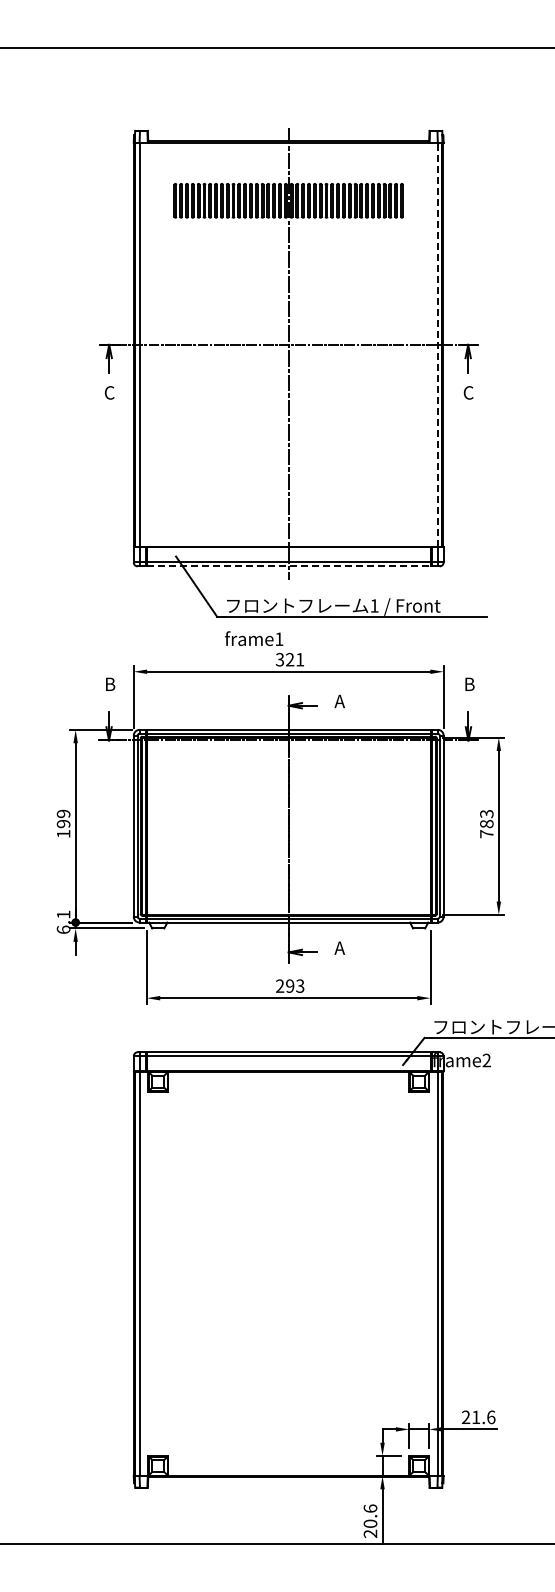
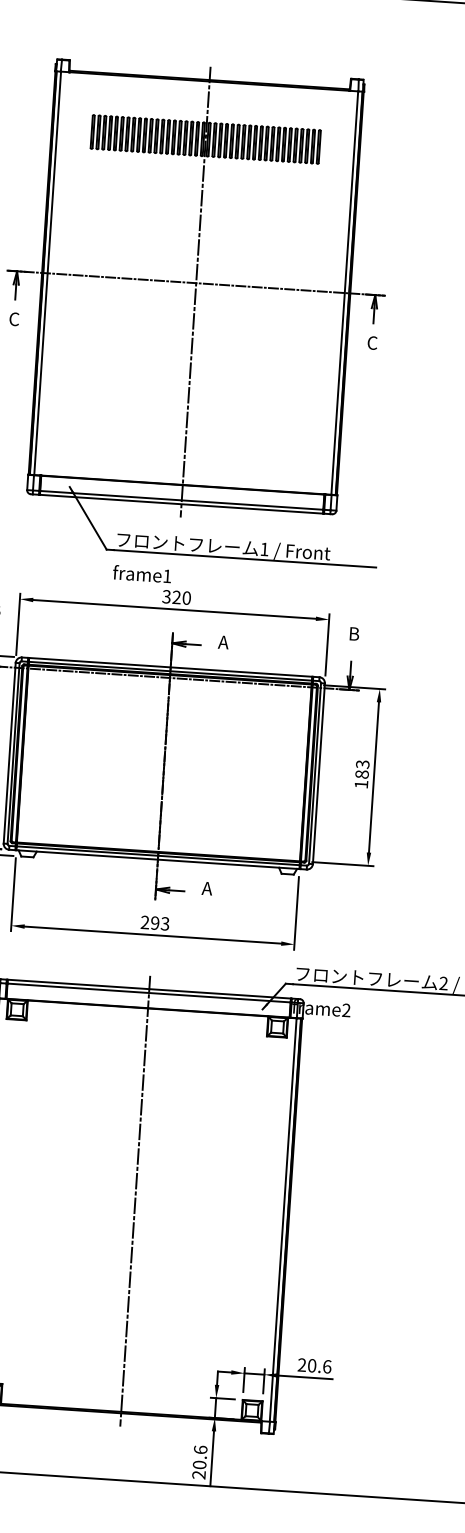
line: (437, 344) -> (344, 292), dashed -> solid
line: (288, 566) -> (181, 504), dashed -> solid
text: (300, 659) -> (187, 597), 321 -> 320
text: (486, 834) -> (361, 784), 783 -> 183
line: (288, 1264) -> (135, 1200), added
text: (476, 1417) -> (312, 1365), 21.6 -> 20.6

